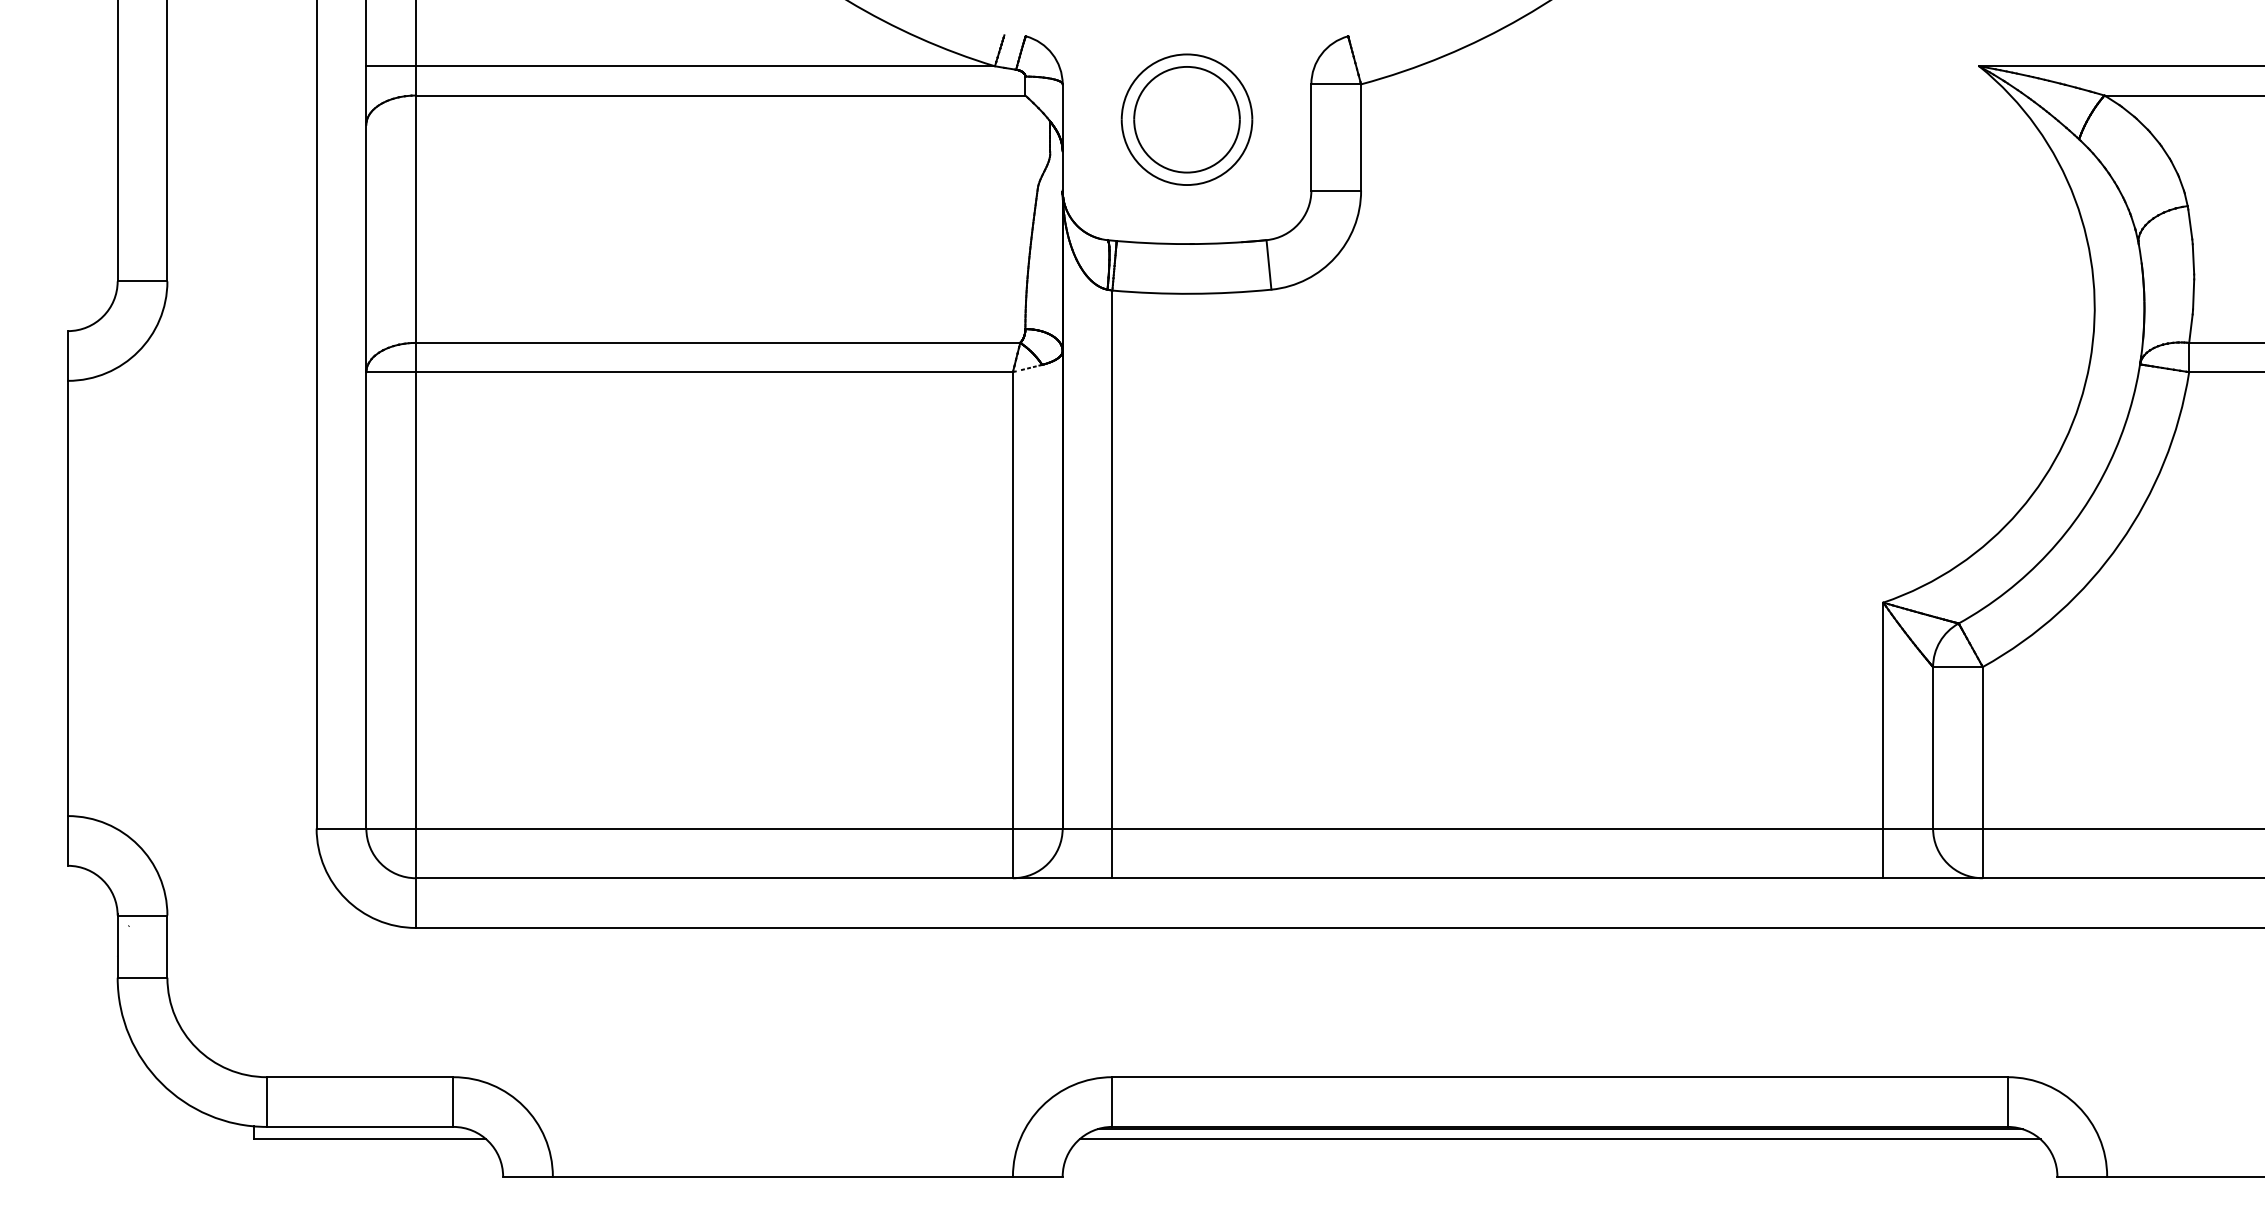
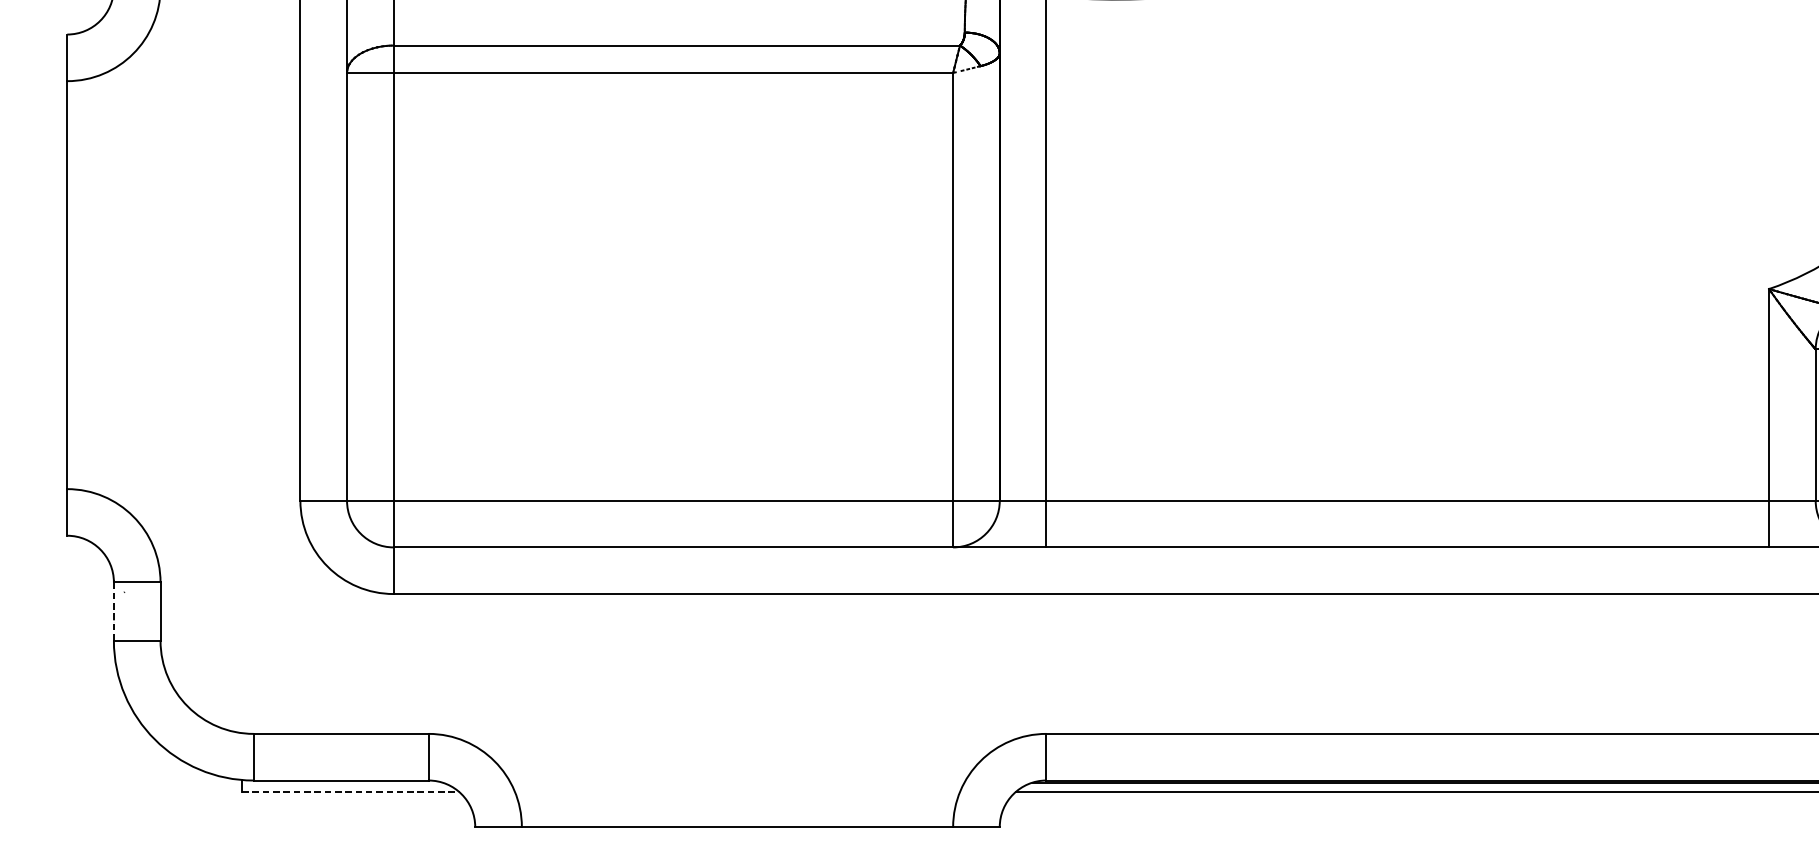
line: (117, 946) -> (113, 611), solid -> dashed
line: (370, 1139) -> (350, 792), solid -> dashed

